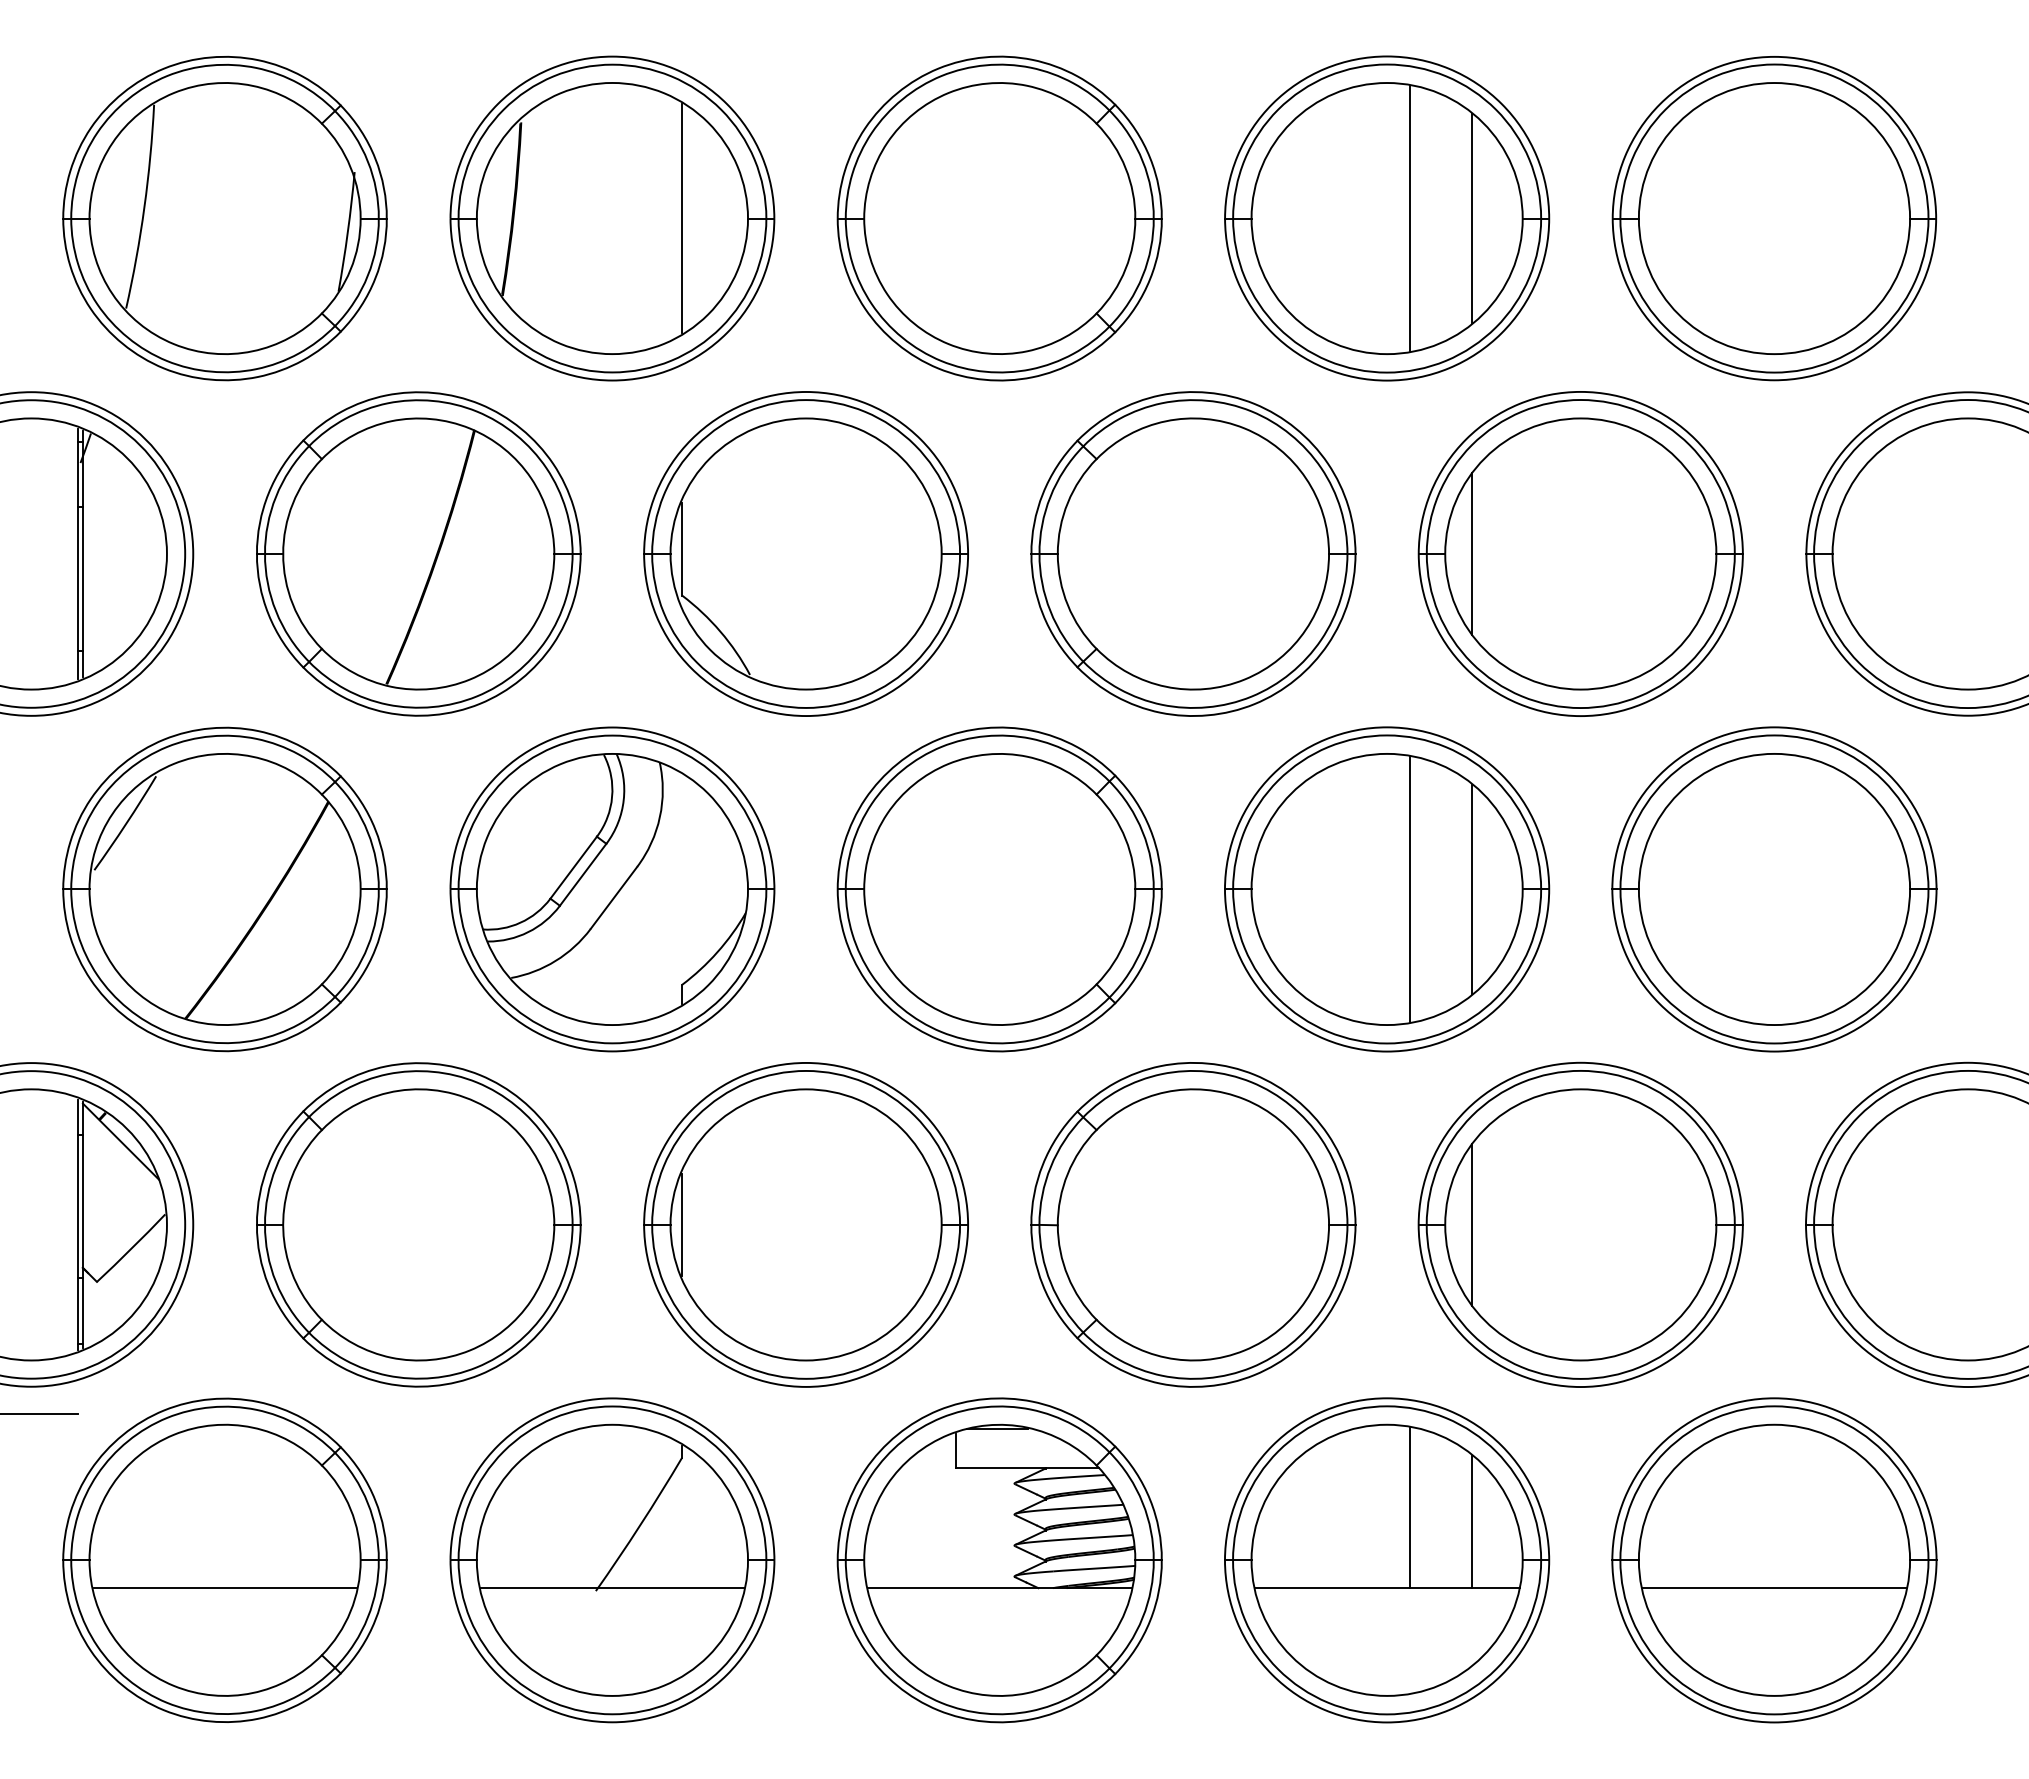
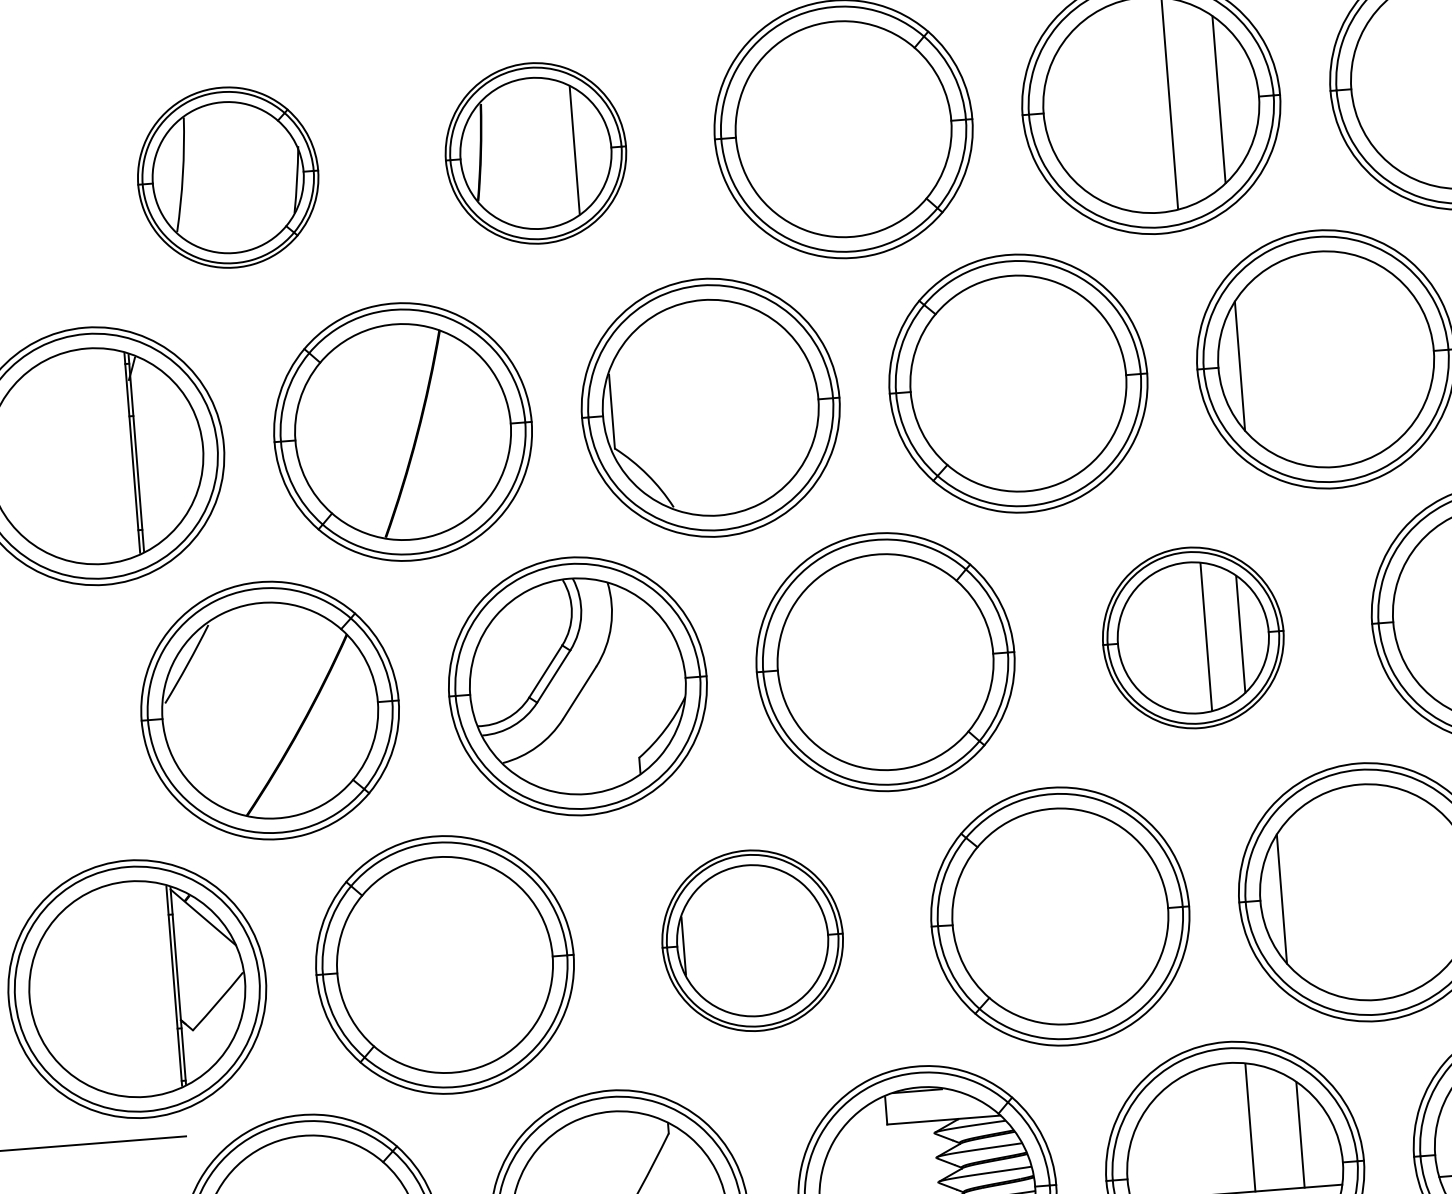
part: (224, 218) -> (227, 177), size x0.7
part: (612, 218) -> (535, 153), size x0.7
part: (1387, 889) -> (1193, 637), size x0.7
part: (805, 1224) -> (752, 940), size x0.7

